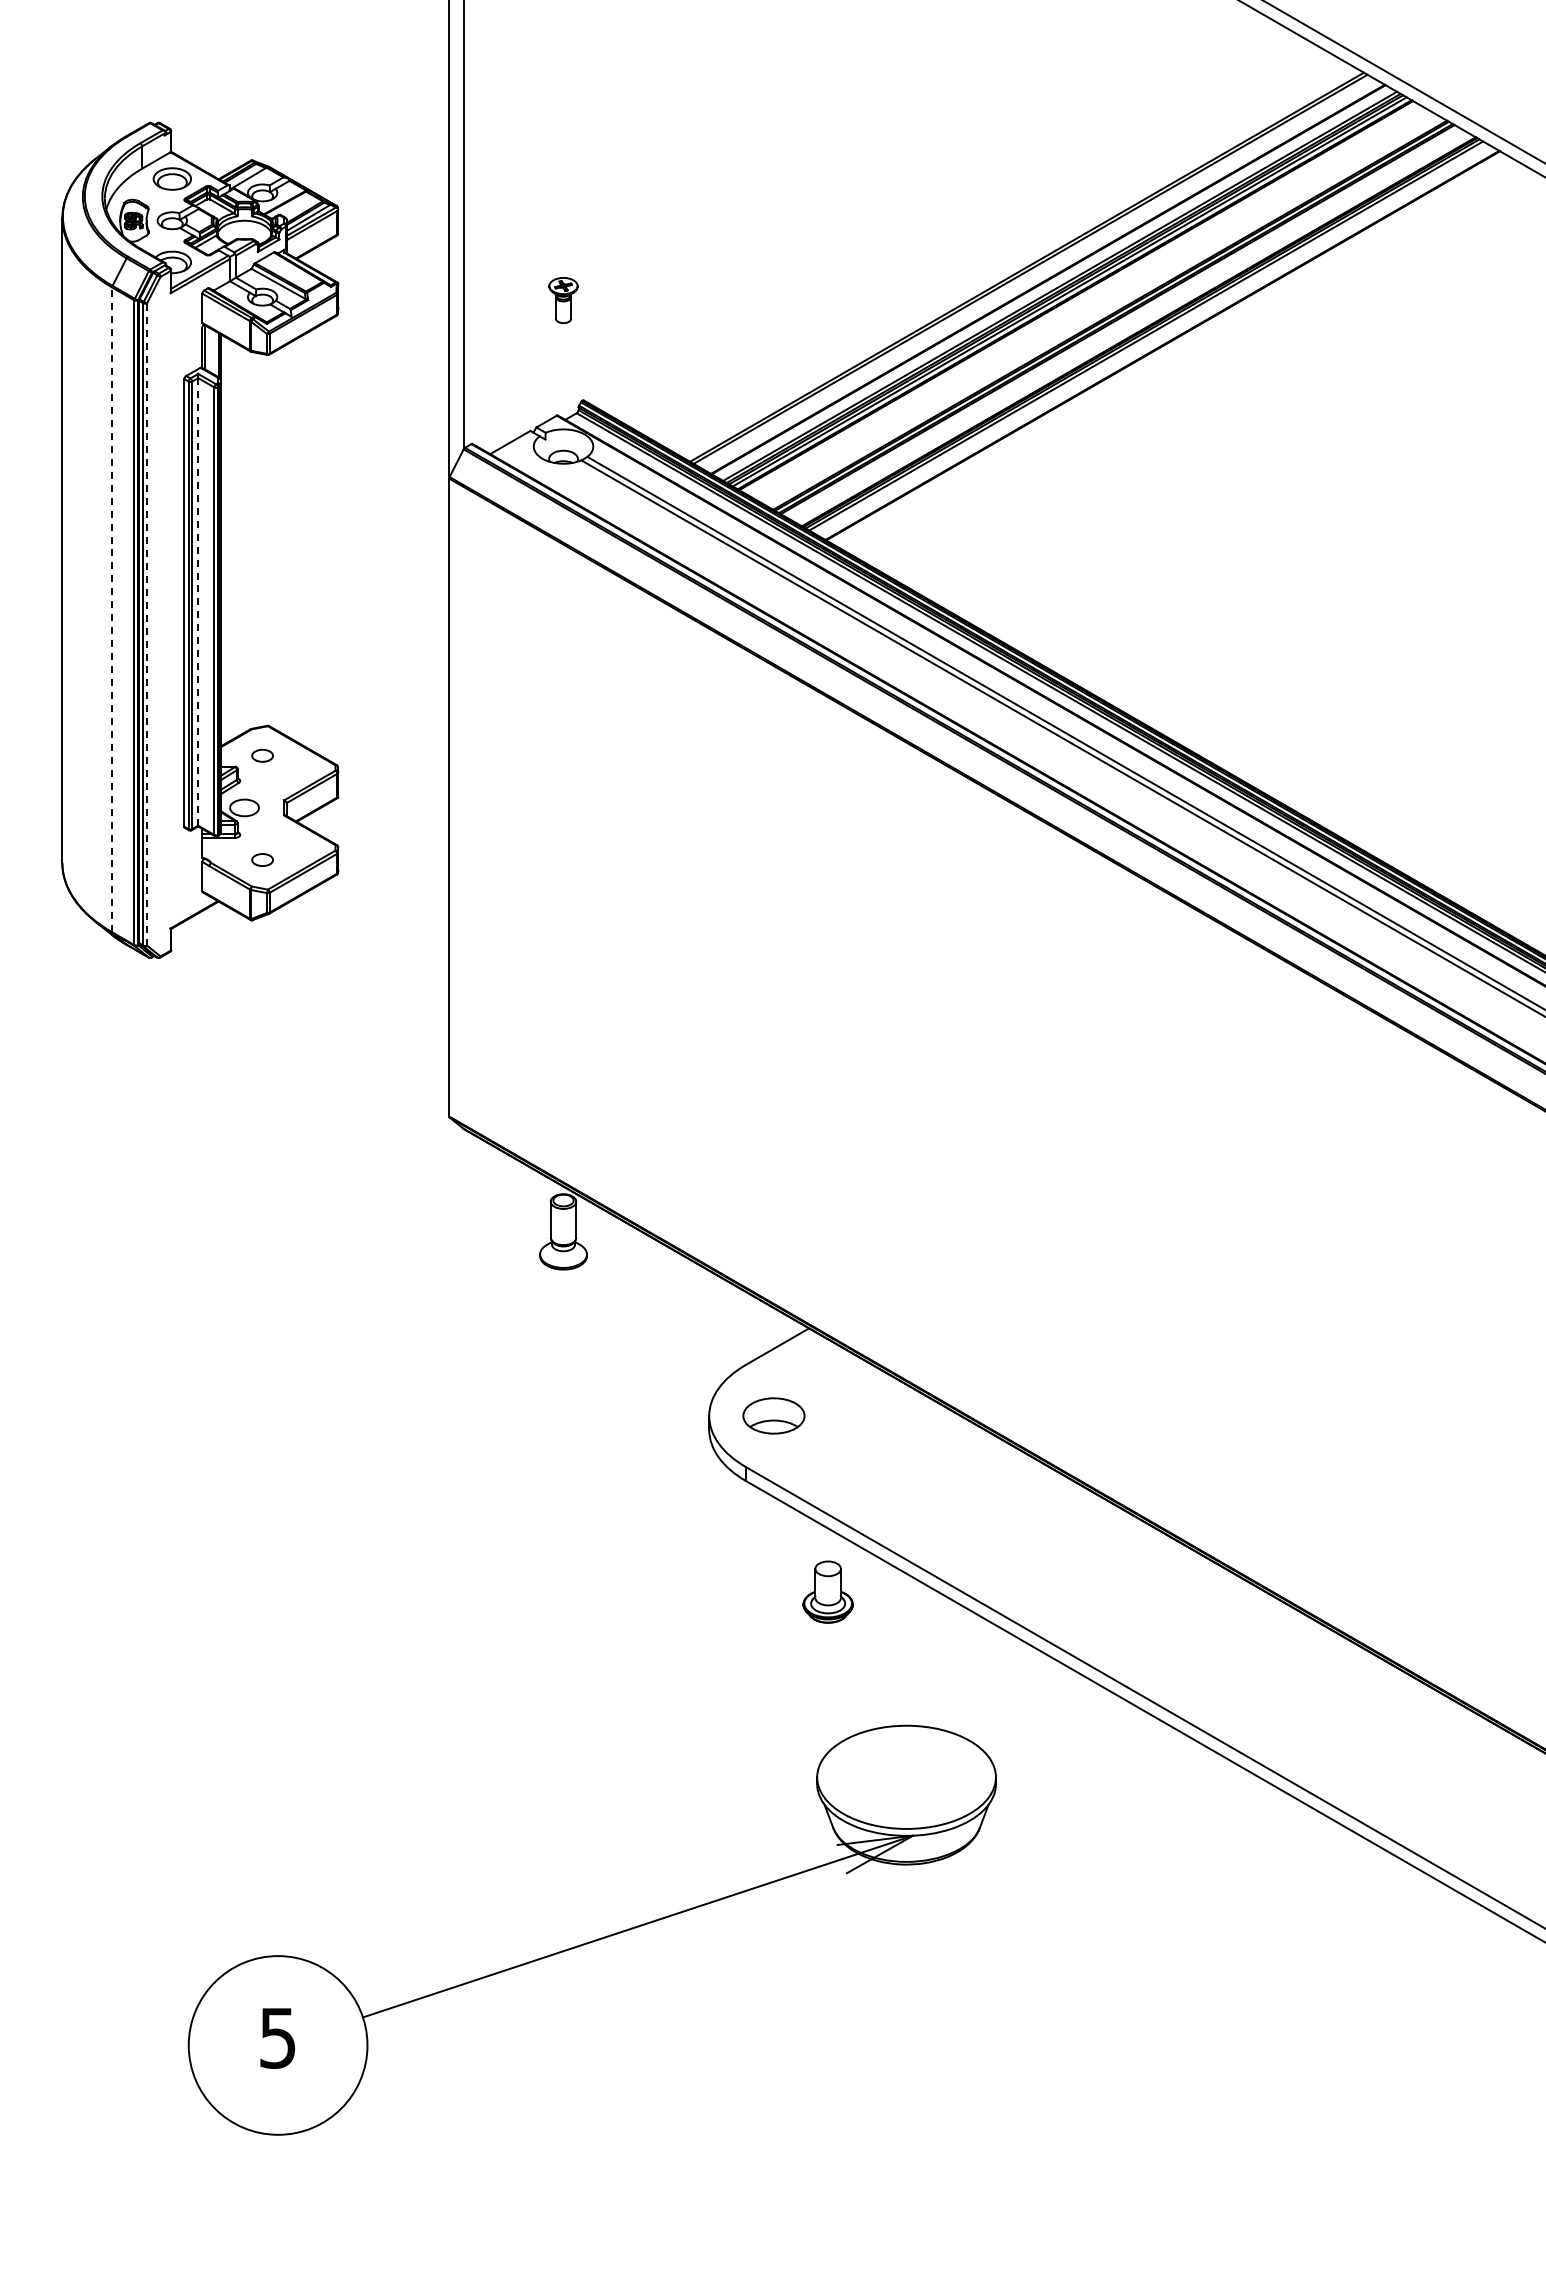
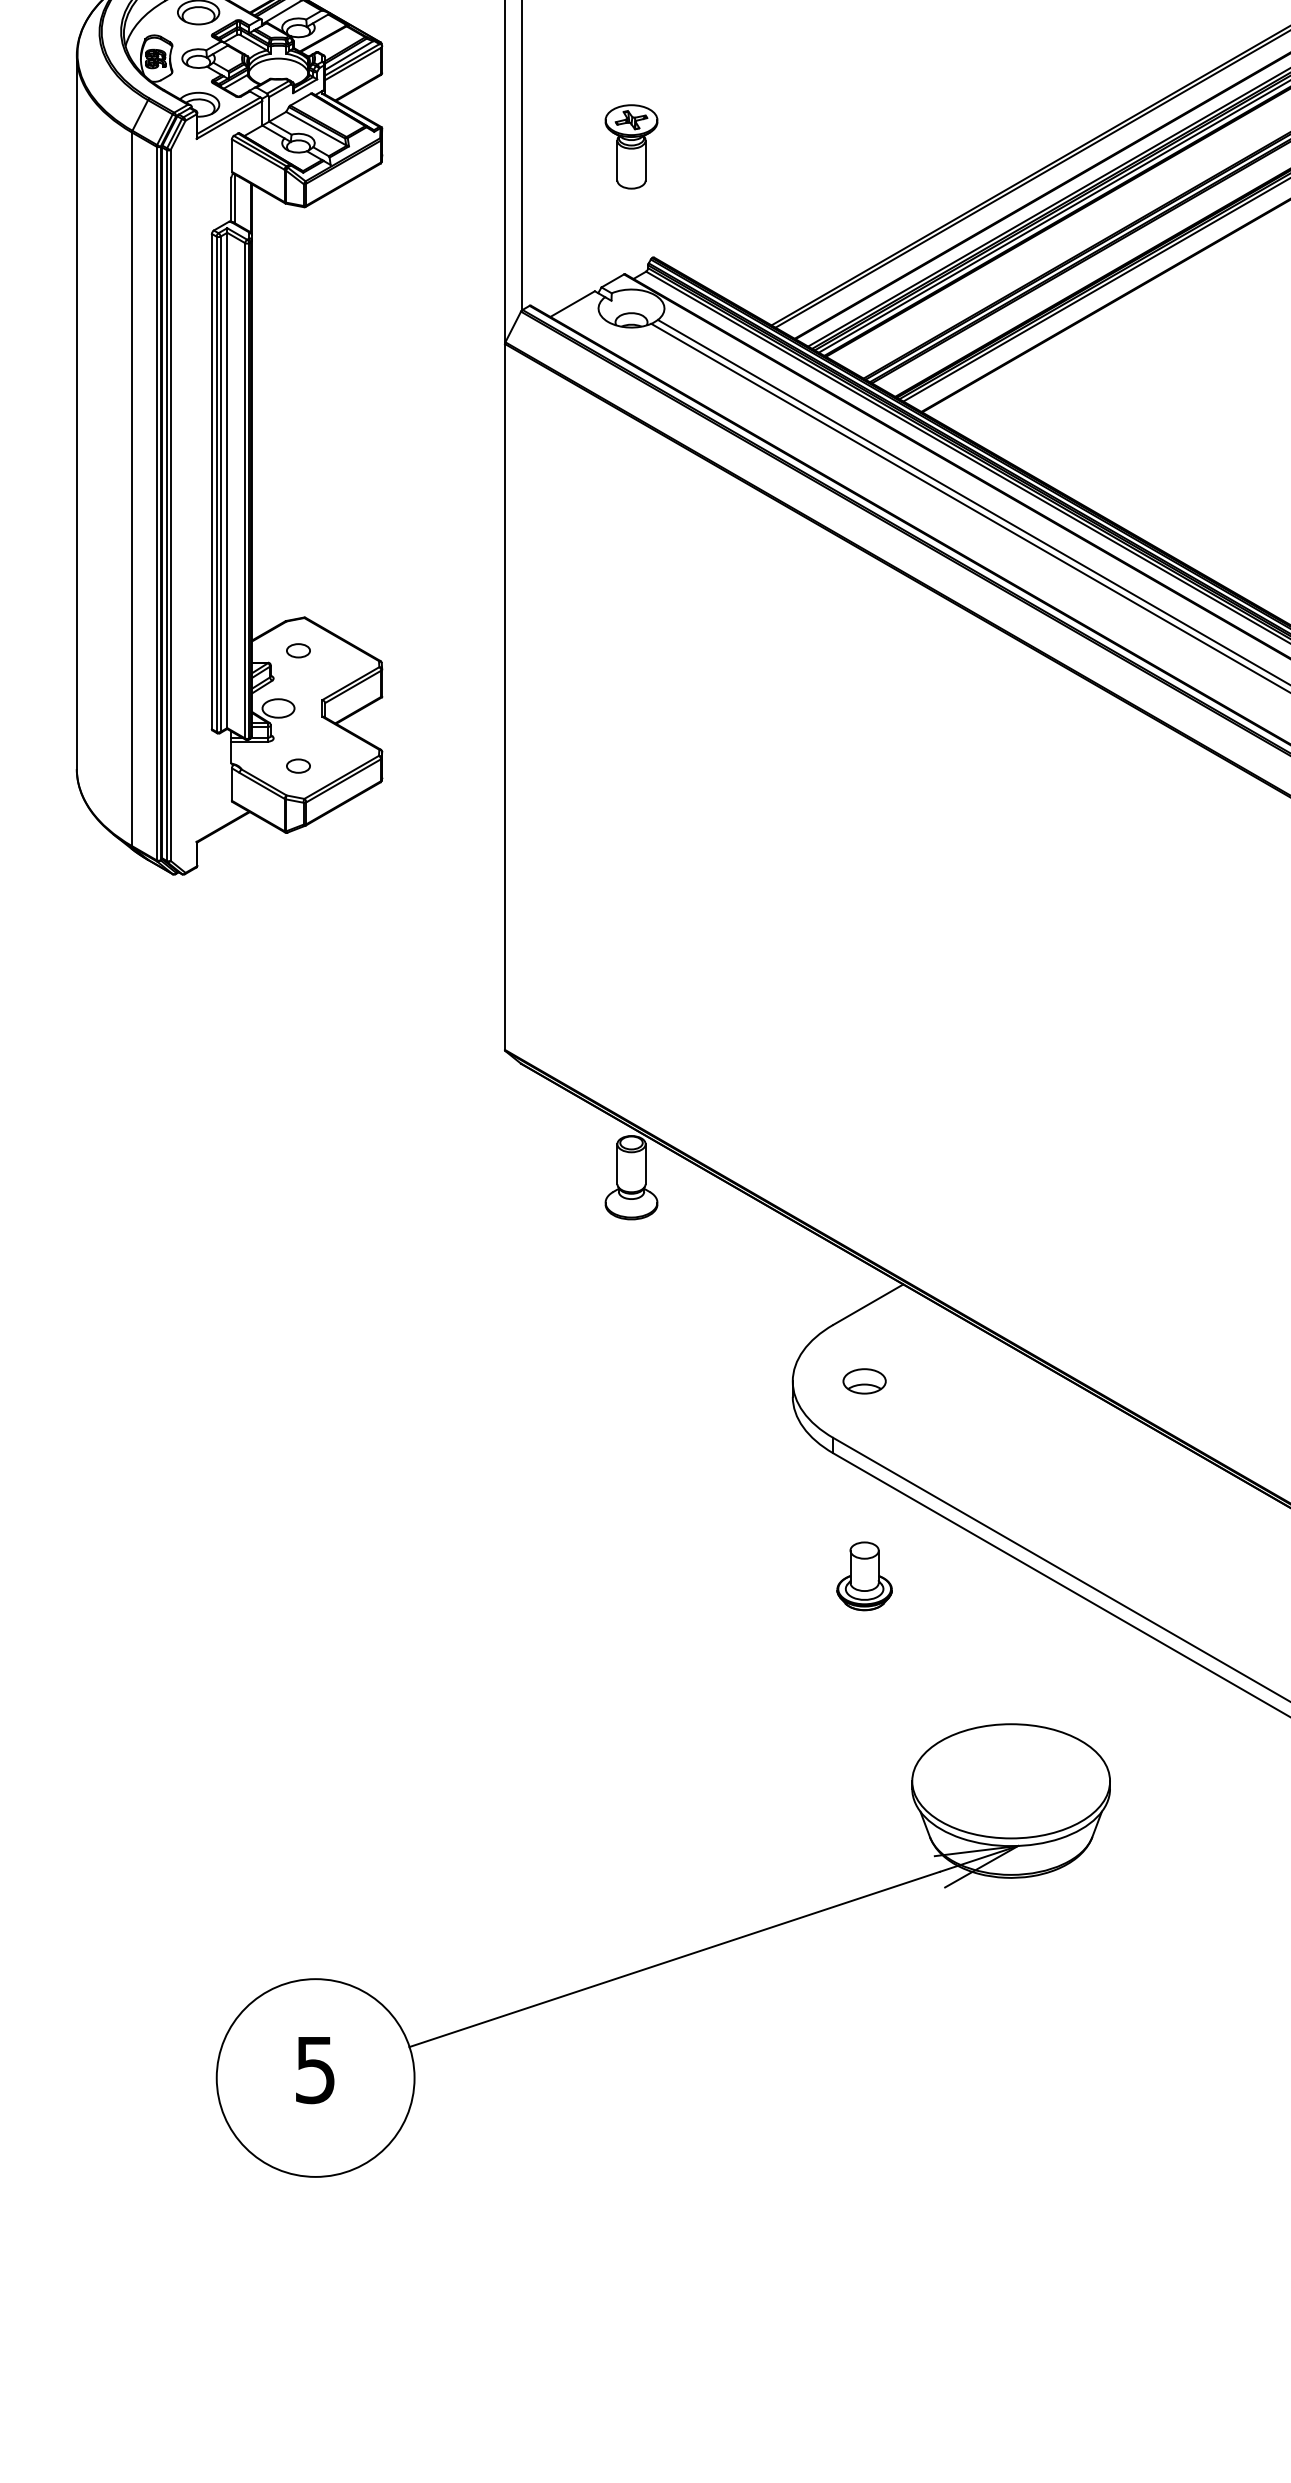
part: (563, 300) -> (631, 146), size x1.67
line: (198, 601) -> (227, 480), dashed -> solid
line: (112, 609) -> (132, 488), dashed -> solid
line: (147, 623) -> (171, 504), dashed -> solid
part: (774, 1415) -> (865, 1380), size x0.62
part: (827, 1591) -> (863, 1575), moved

